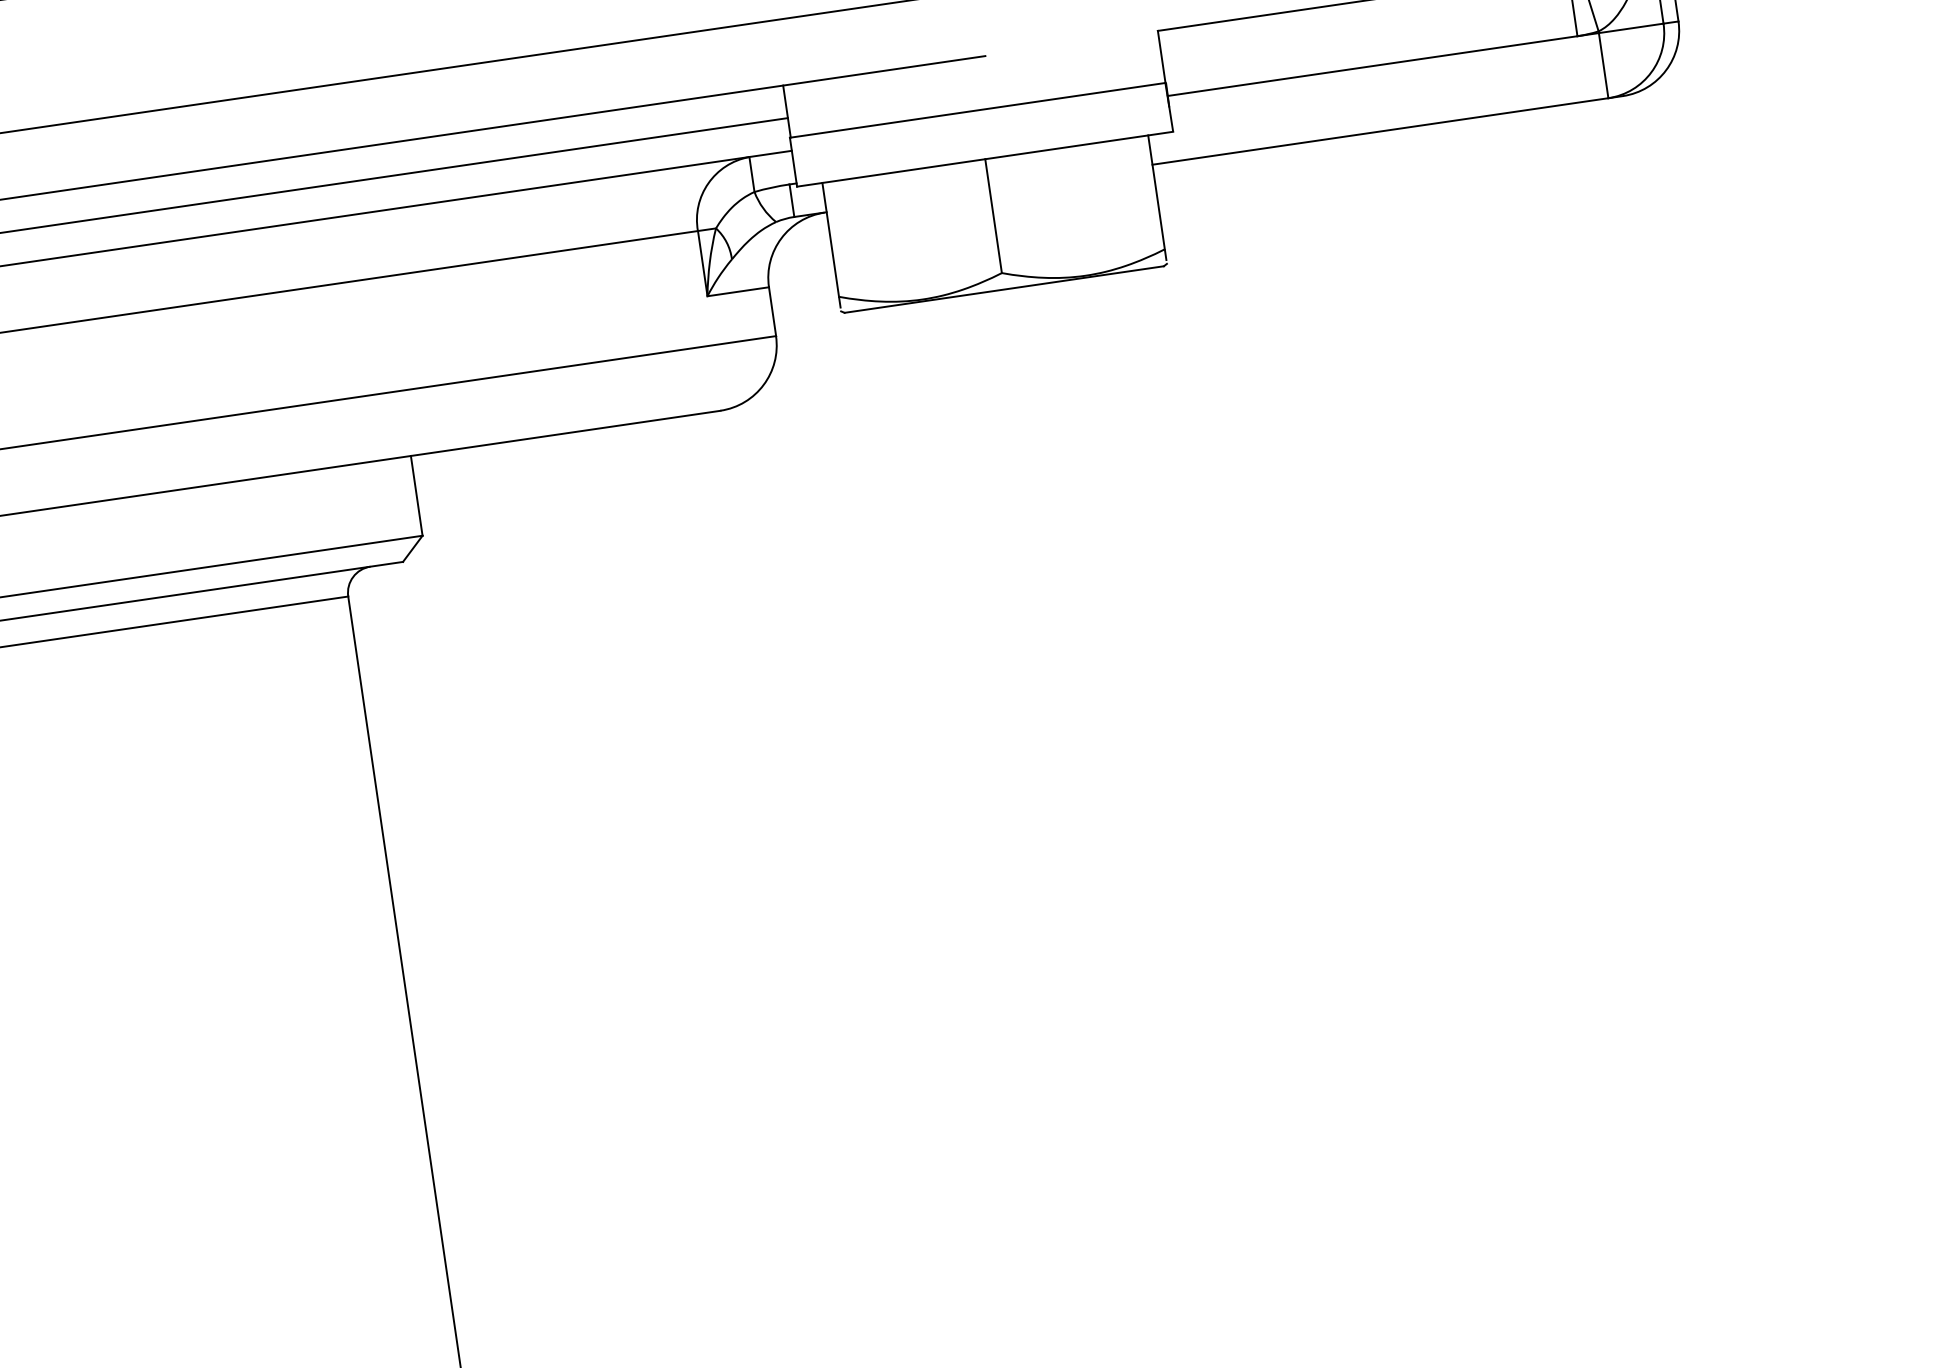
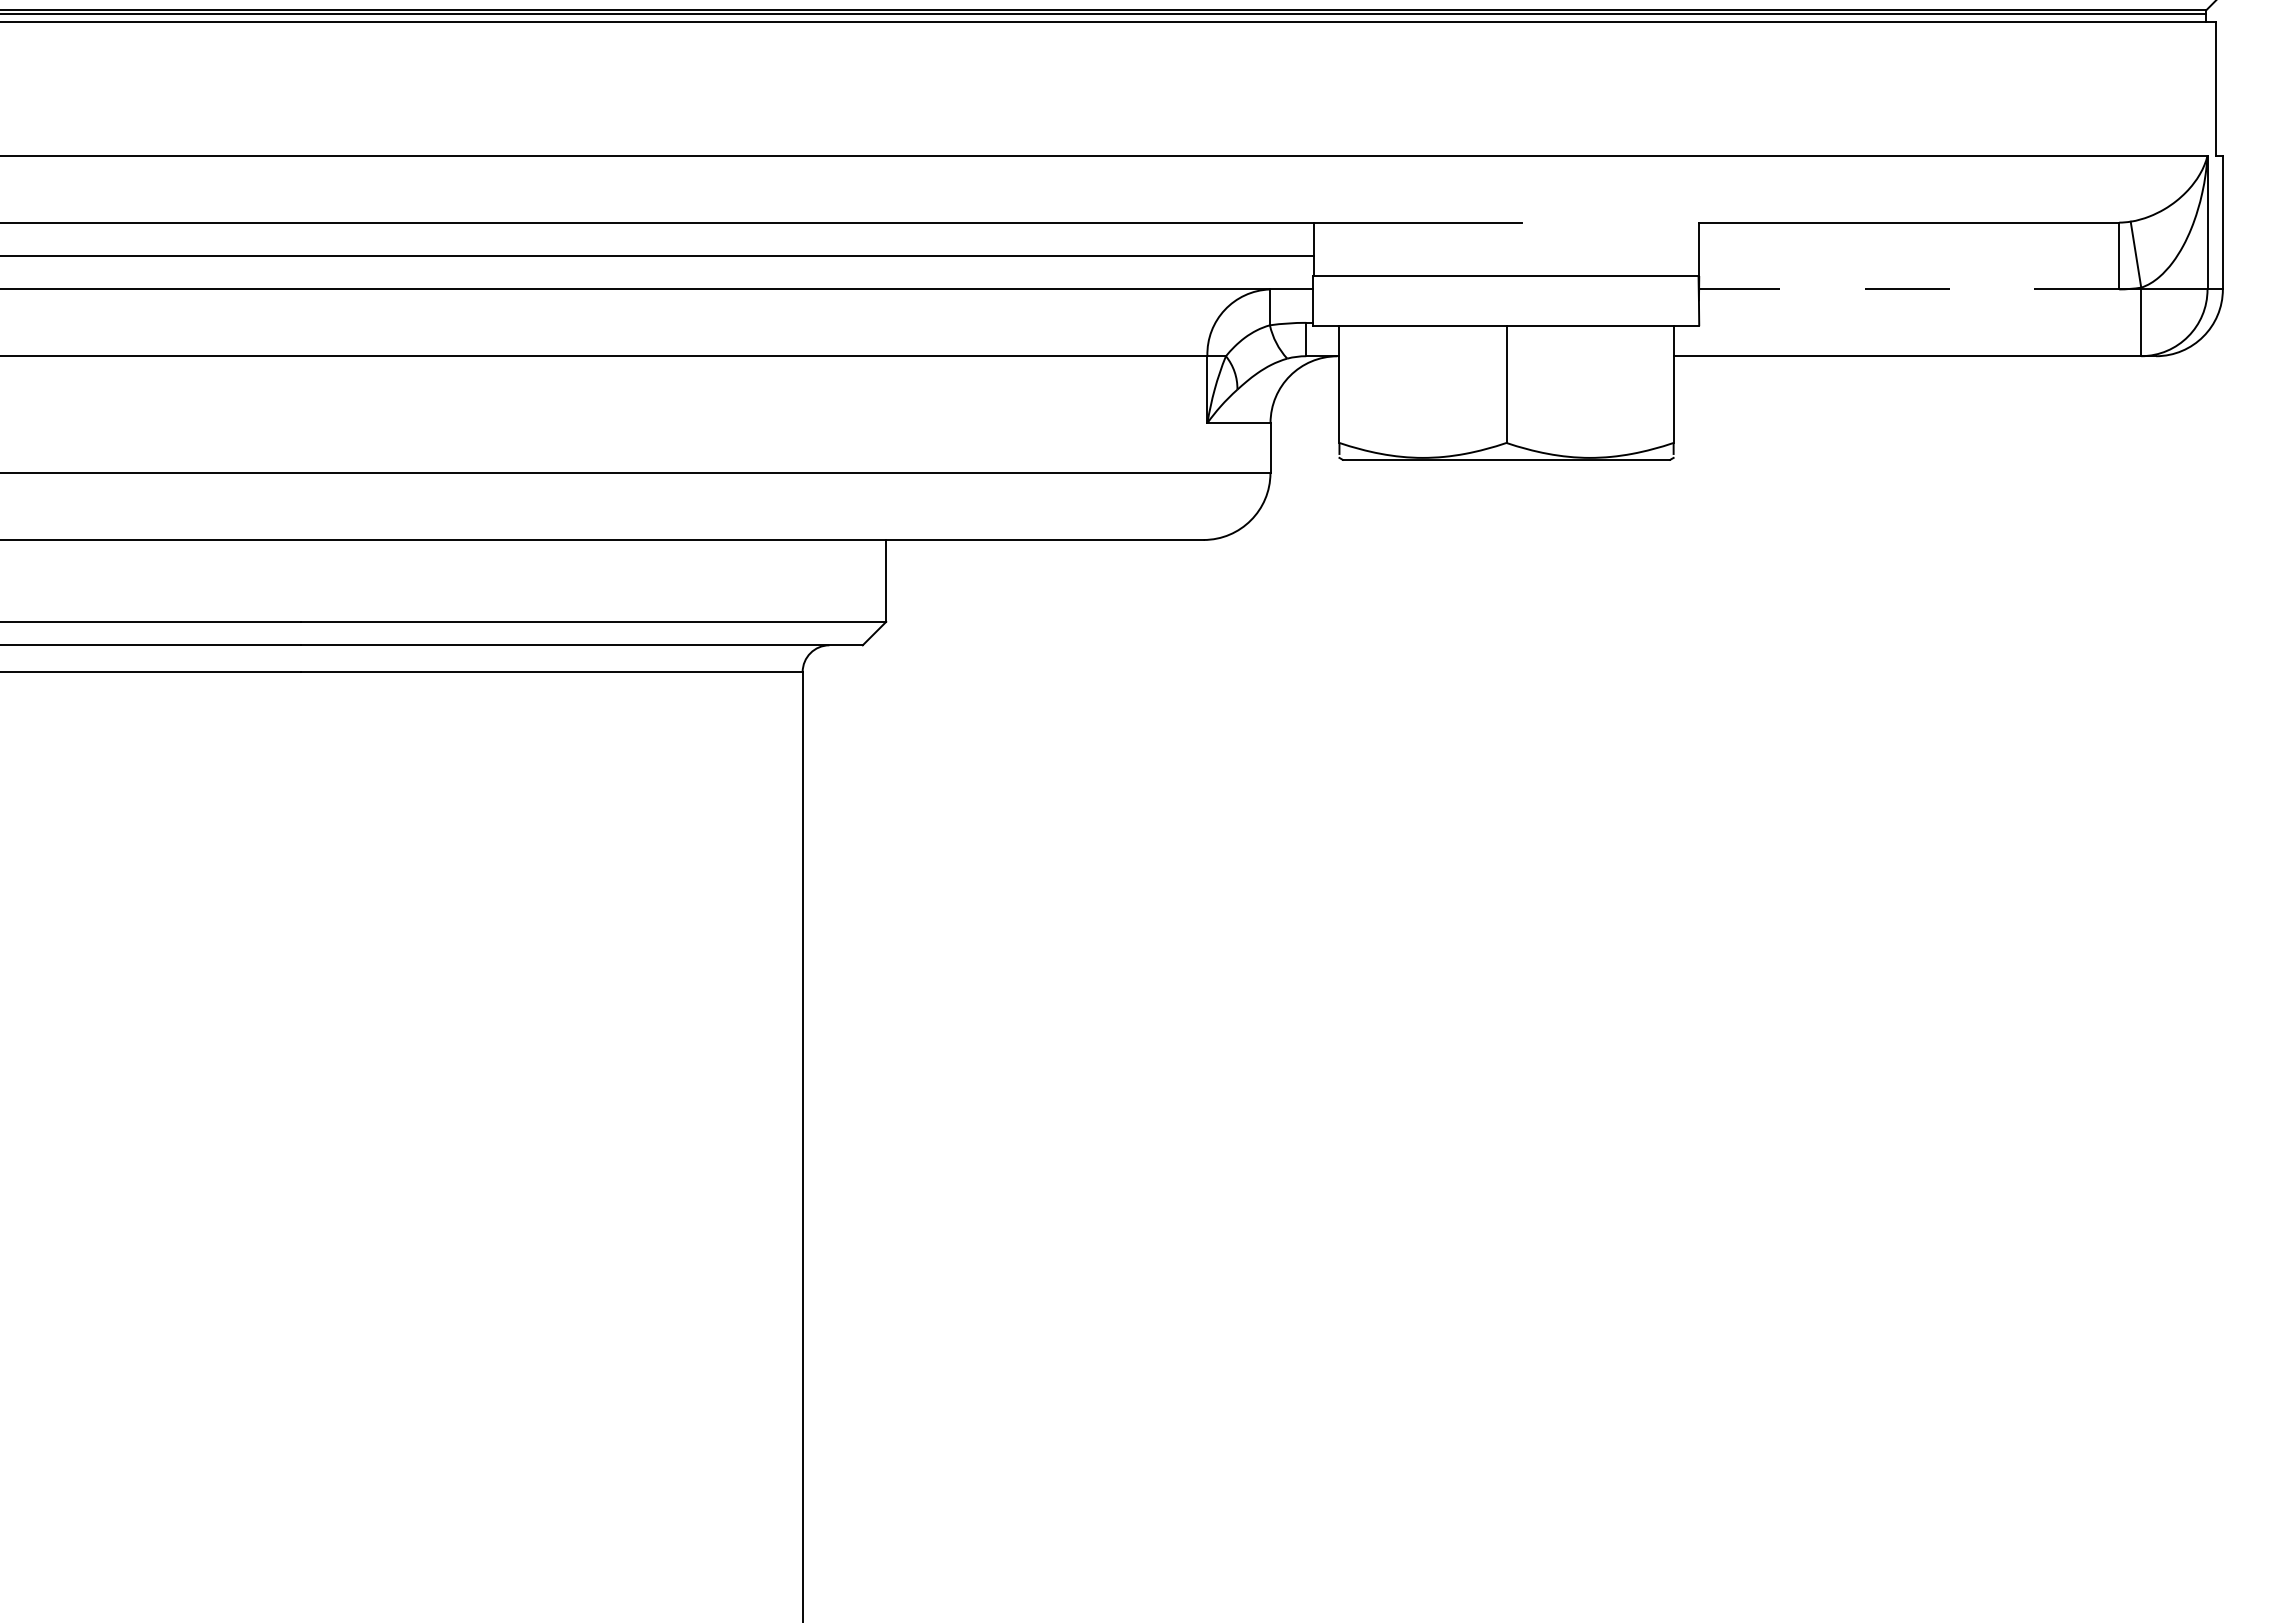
line: (1371, 66) -> (1908, 289), solid -> dashed

